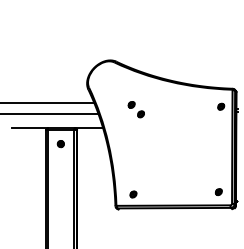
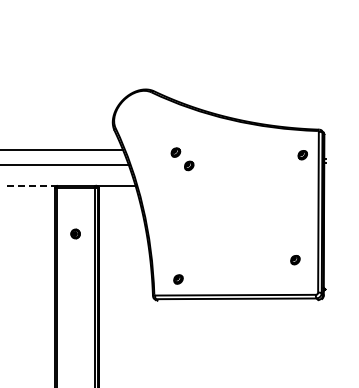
line: (30, 128) -> (32, 185), solid -> dashed
part: (60, 143) -> (75, 233), moved
part: (218, 192) -> (295, 260), moved

